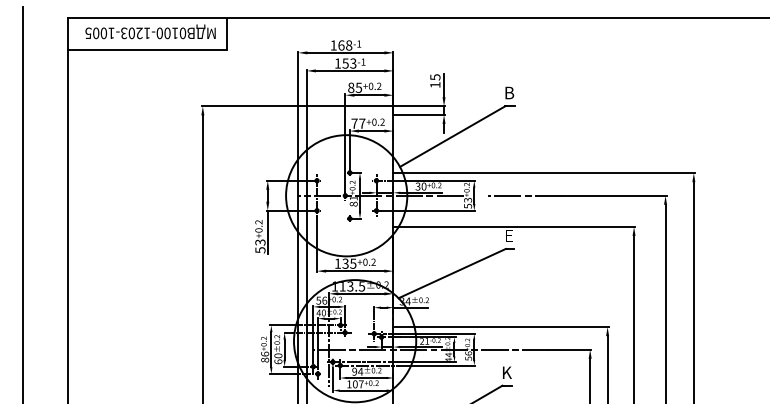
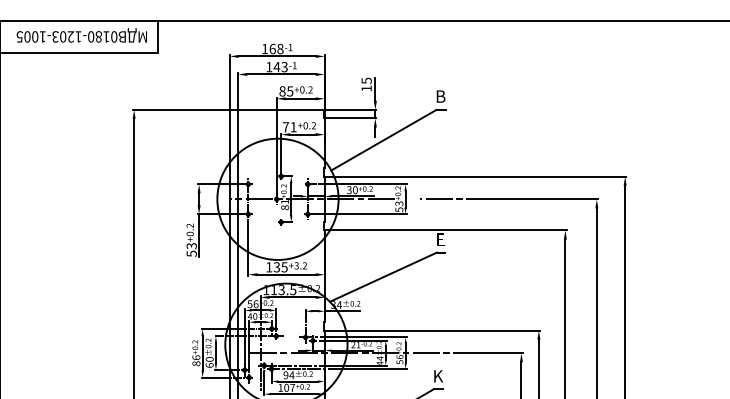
text: (167, 32) -> (98, 36), 0100-1203-1005 -> 0180-1203-1005
text: (345, 63) -> (276, 67), 153 -> 143
text: (362, 123) -> (293, 127), 77 -> 71
text: (365, 261) -> (296, 265), +0.2 -> +3.2

